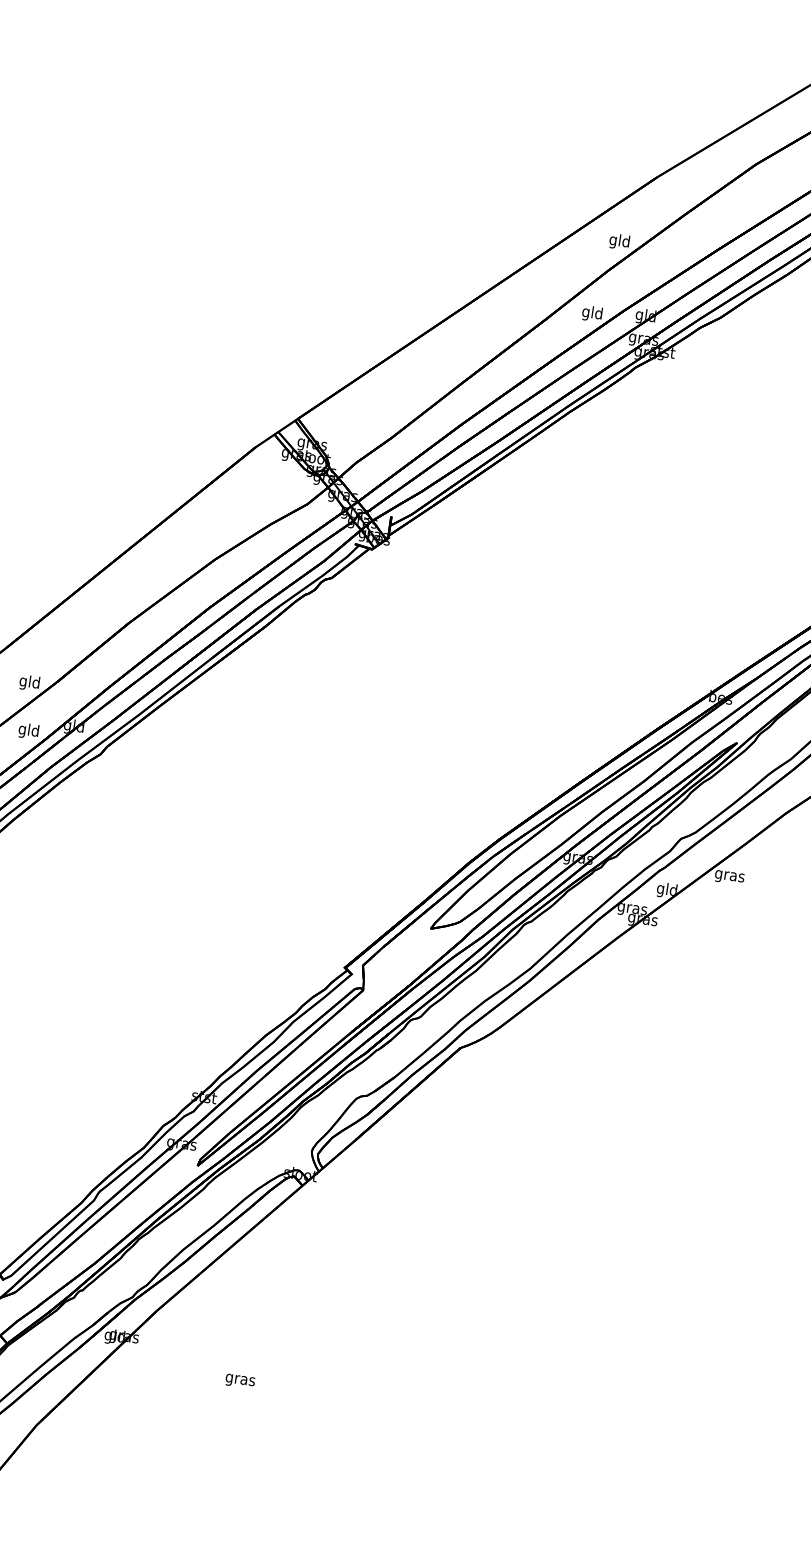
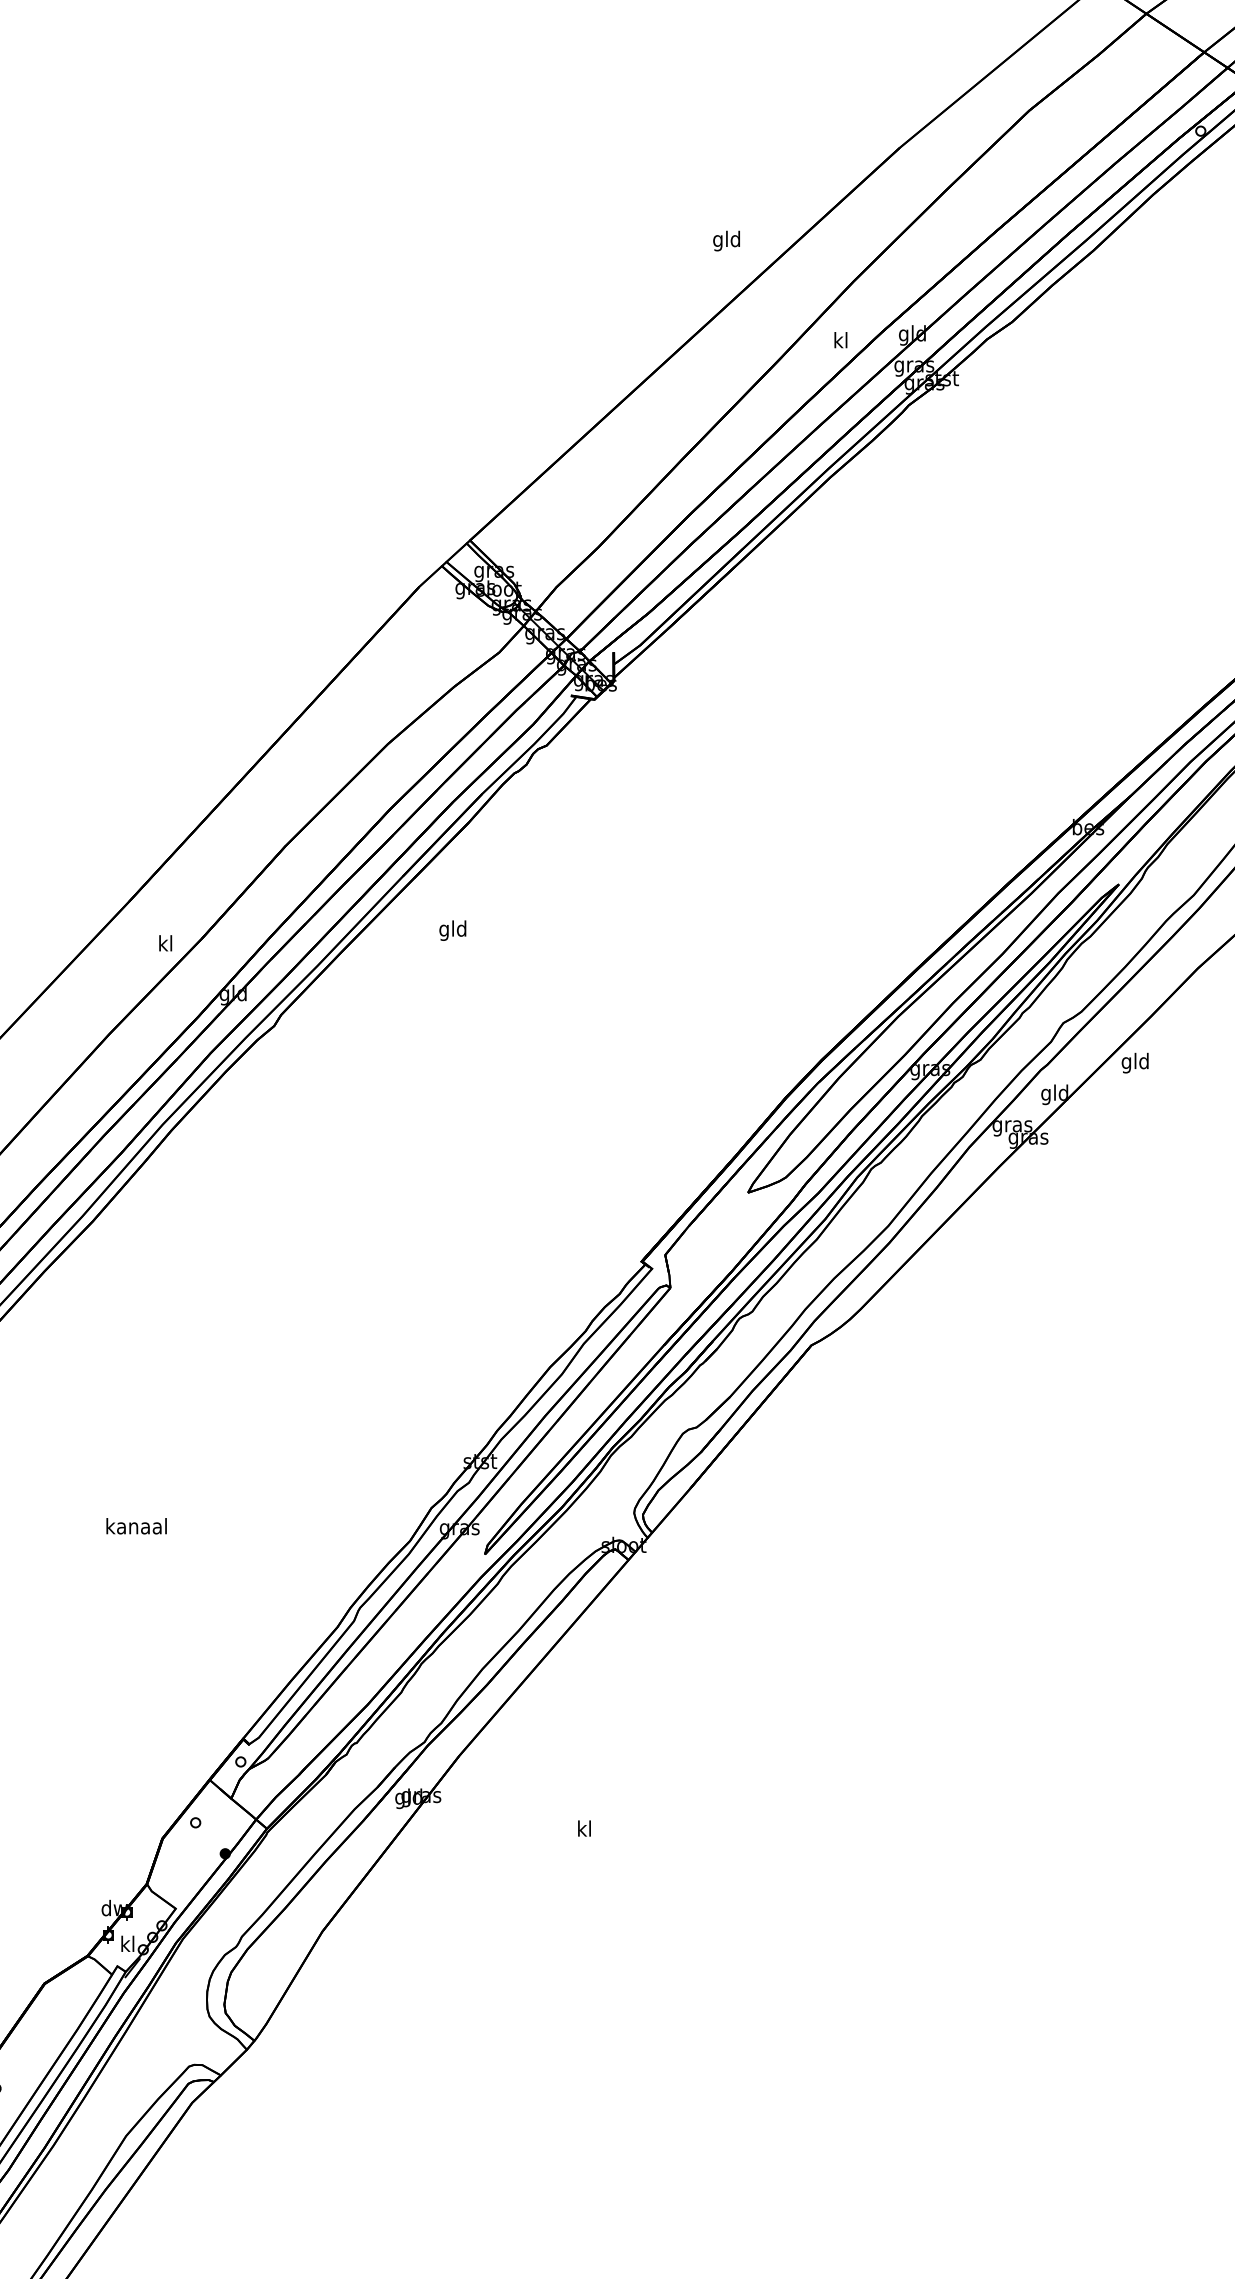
text: (619, 241) -> (726, 240), moved
text: (592, 313) -> (840, 342), gld -> kl
text: (29, 683) -> (165, 945), gld -> kl
text: (28, 731) -> (452, 930), moved
text: (729, 875) -> (1135, 1062), gras -> gld
text: (240, 1379) -> (584, 1830), gras -> kl

